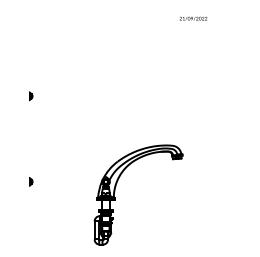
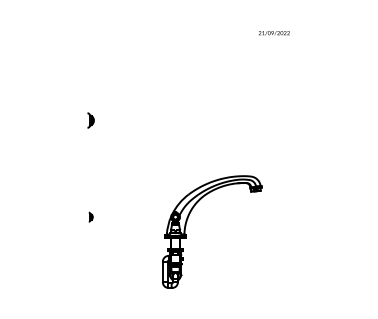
part: (30, 96) -> (90, 120), size x1.6

